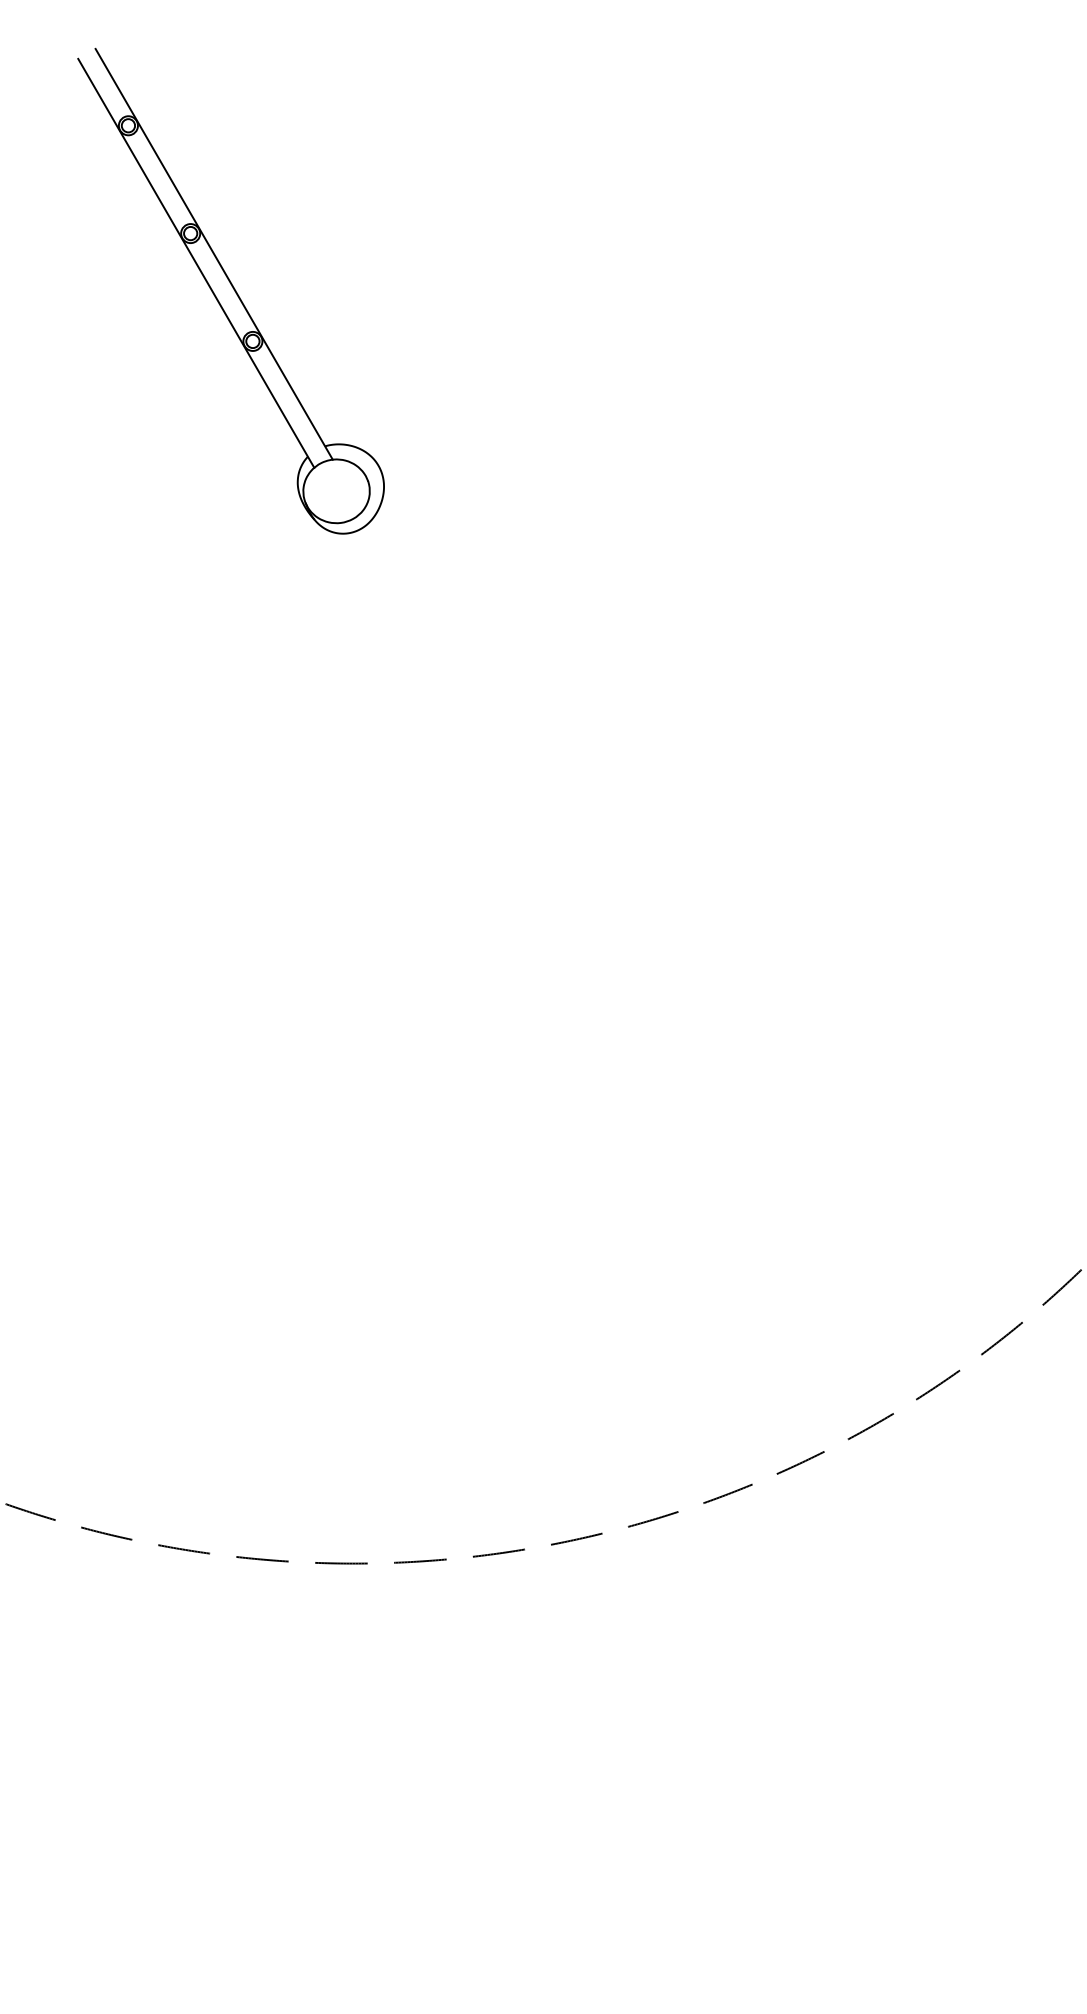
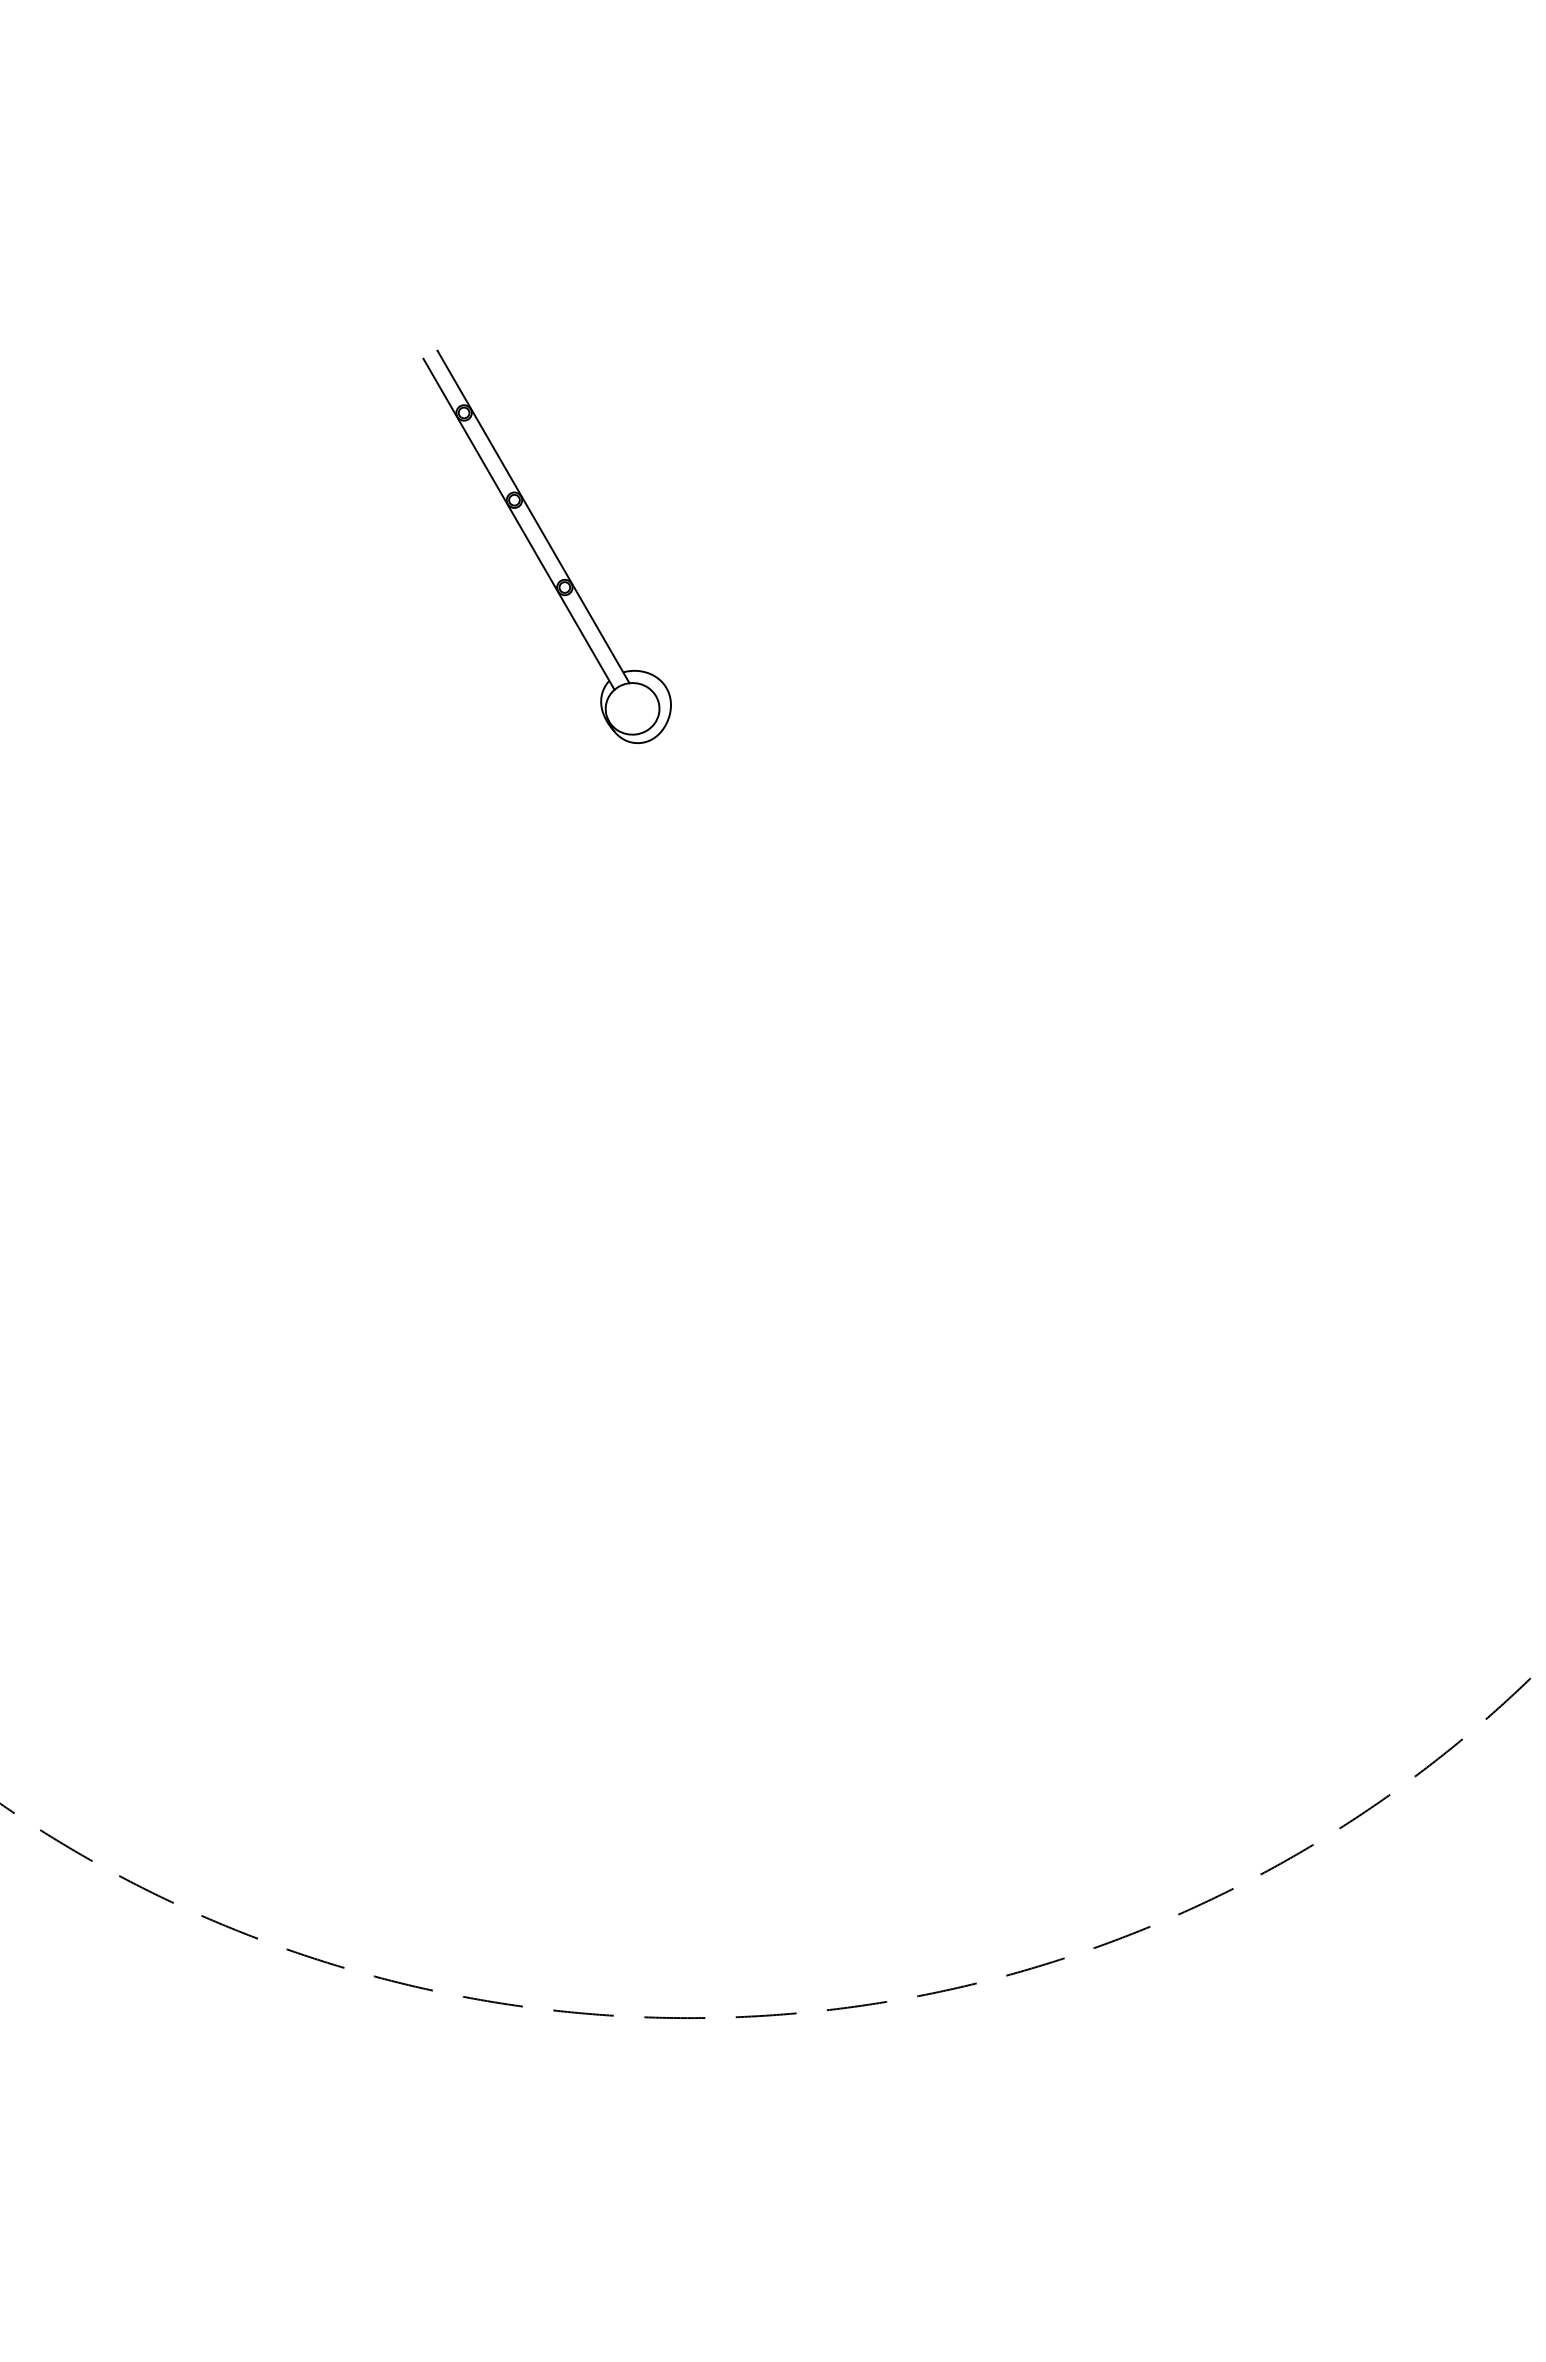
part: (230, 290) -> (546, 546), size x0.7

